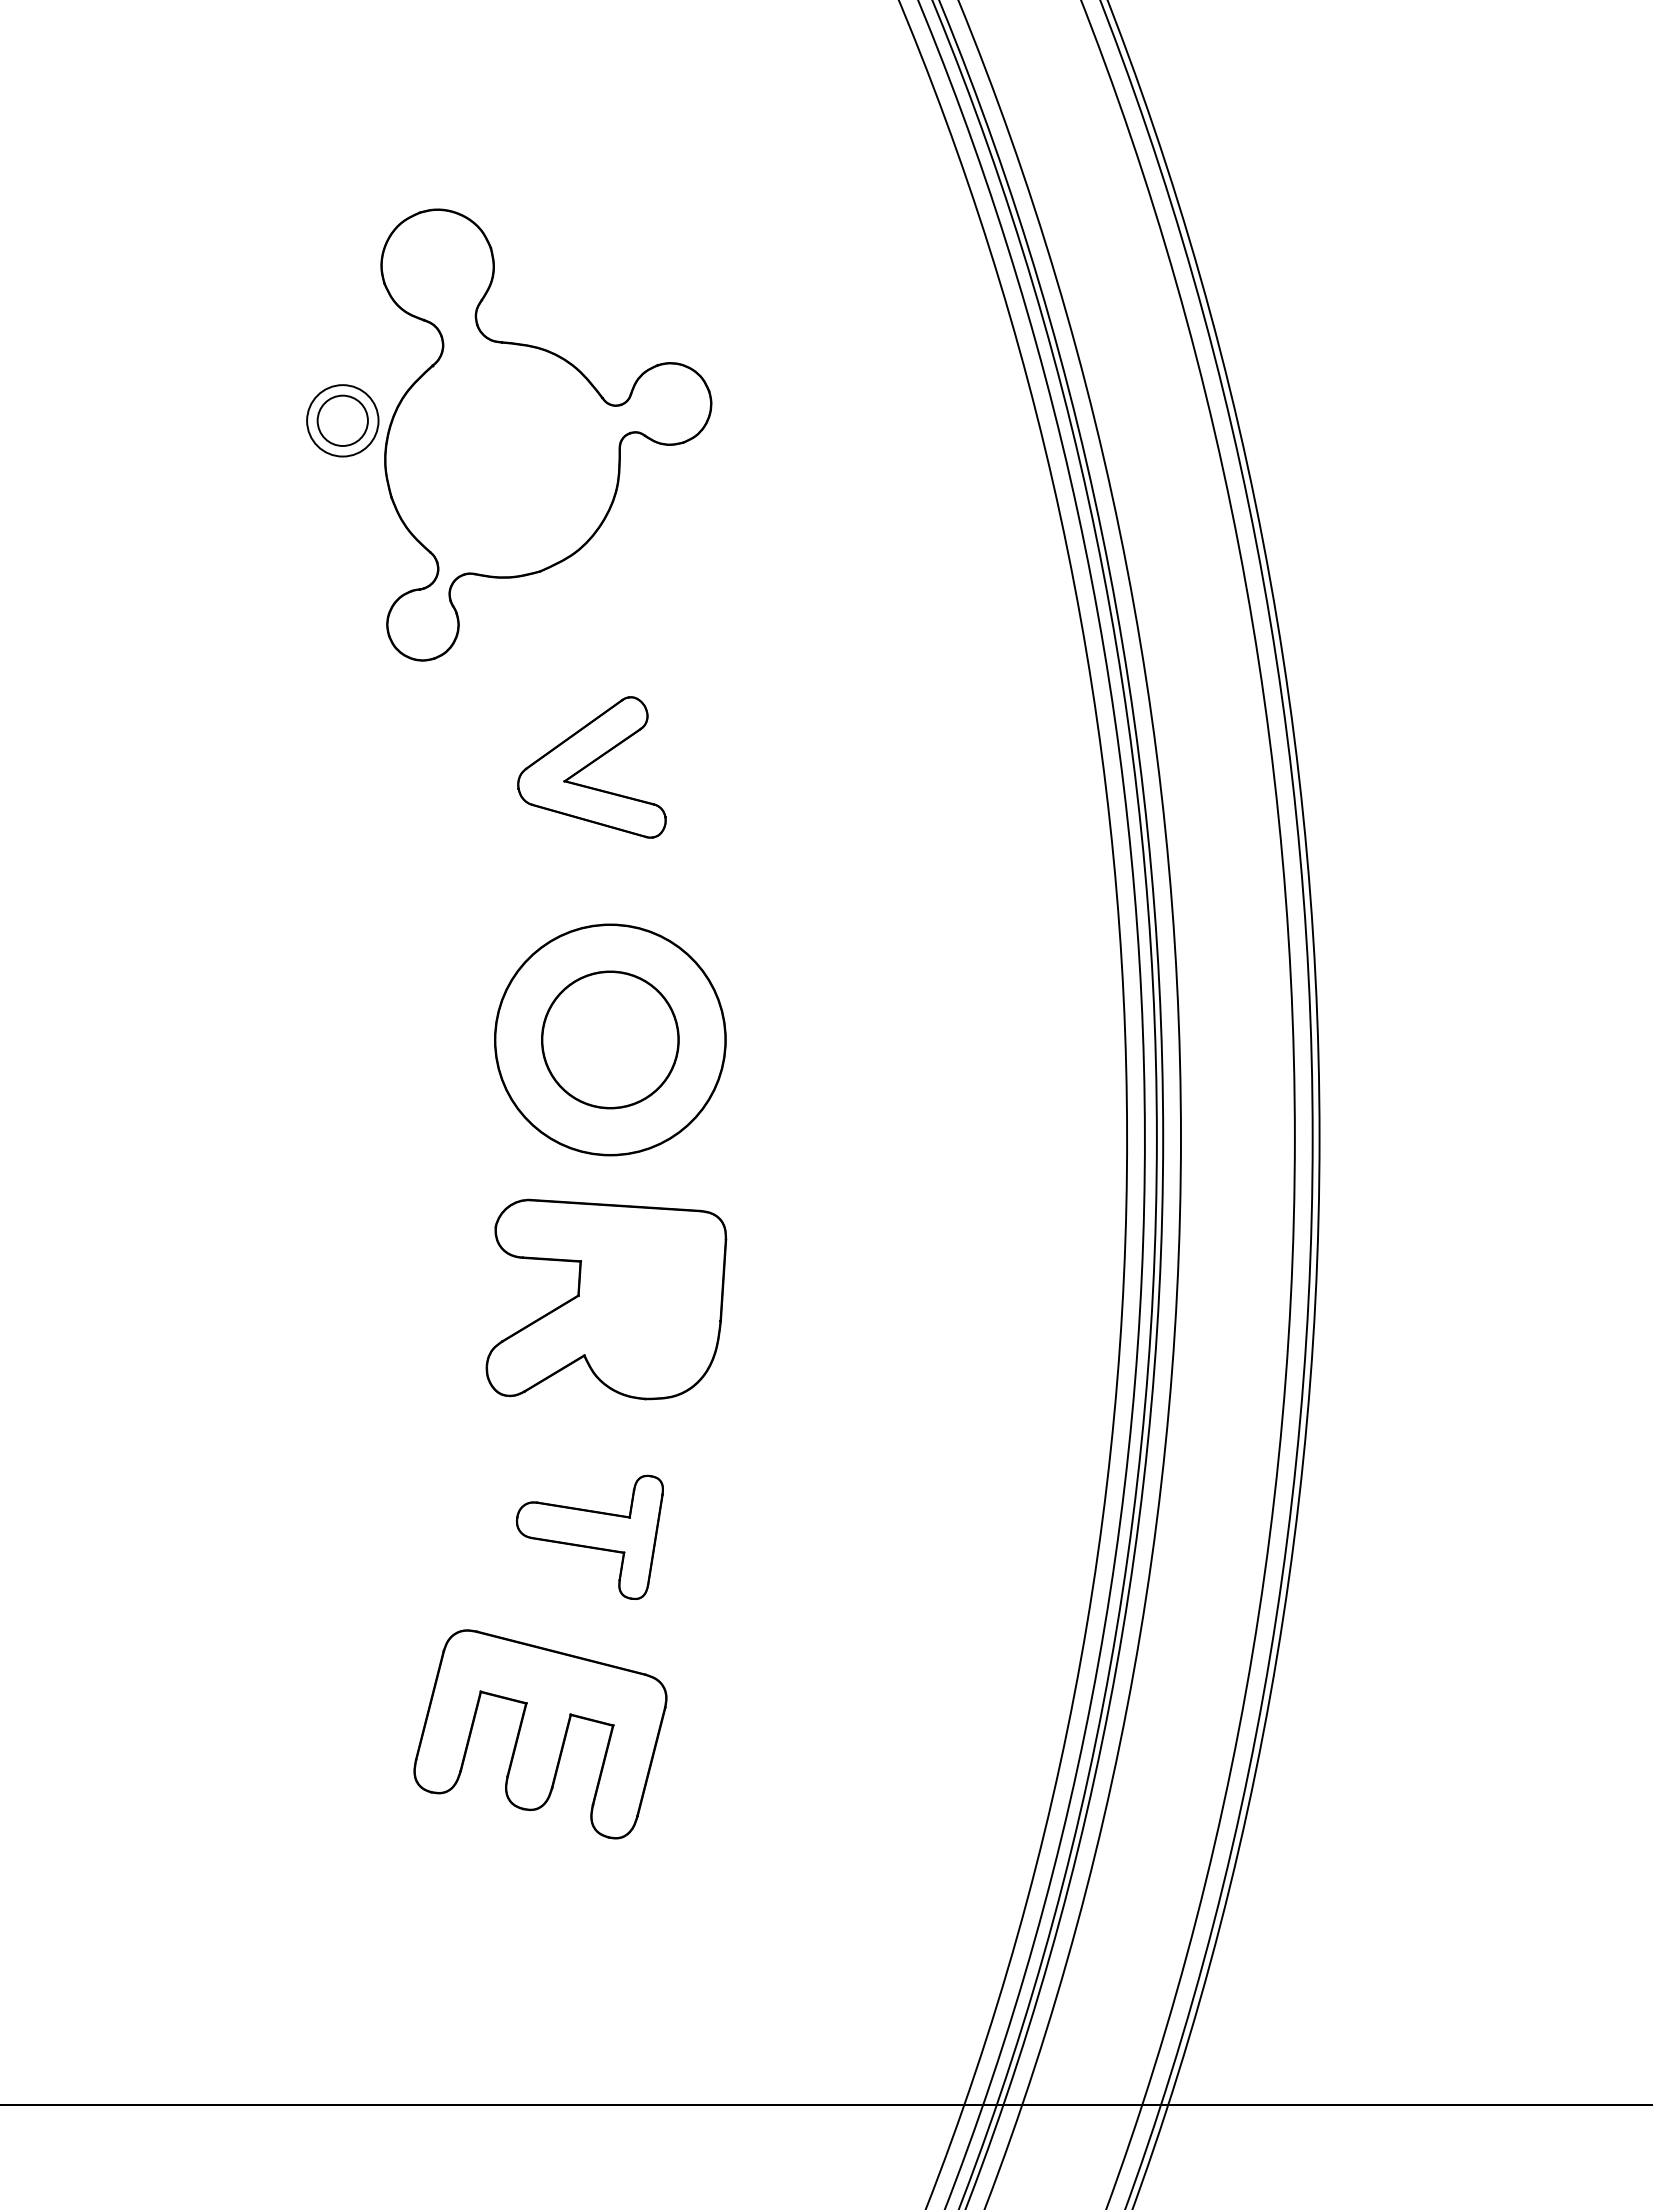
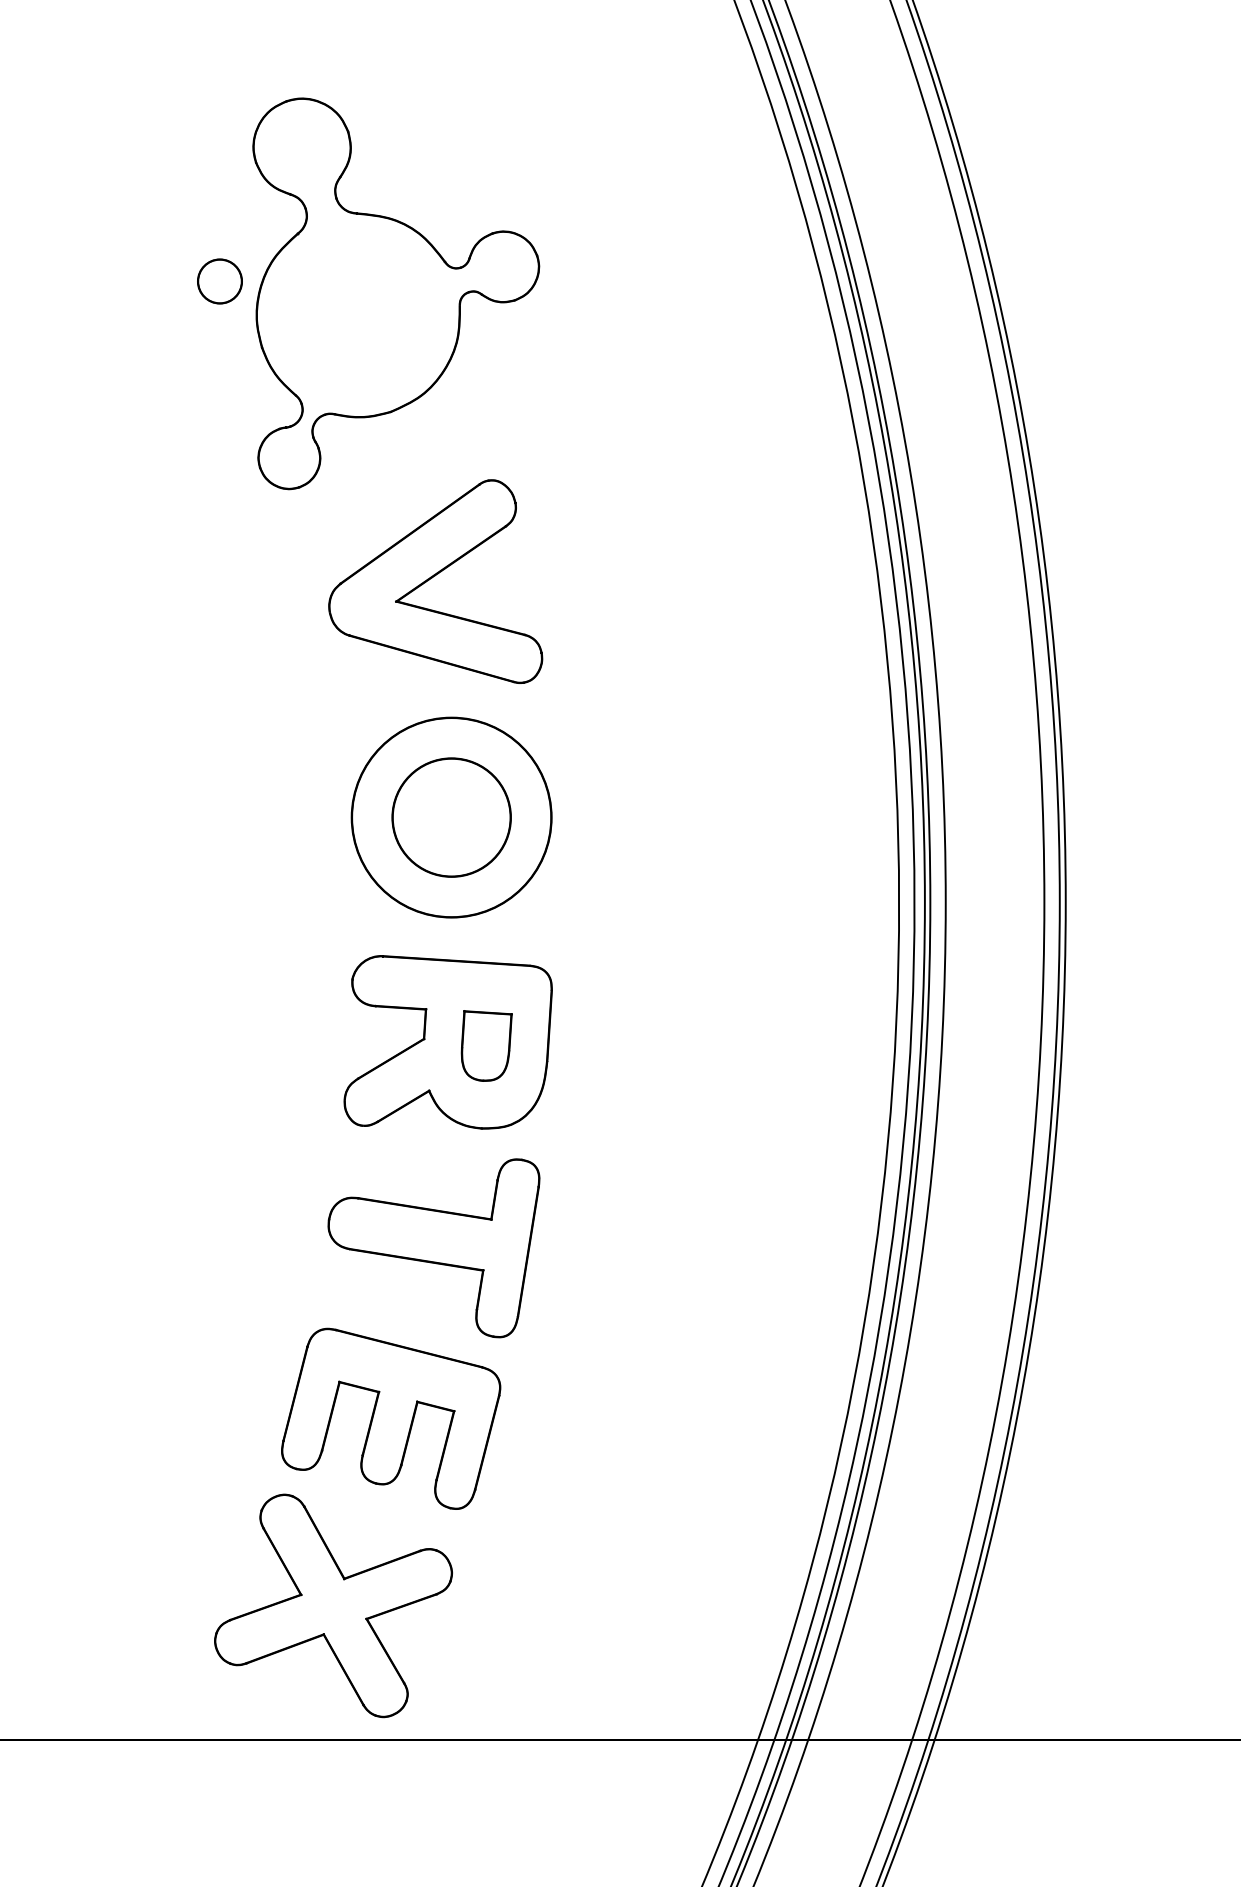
circle: (342, 420) -> (219, 281), size x0.71
part: (591, 767) -> (435, 581), size x1.67
part: (650, 1303) -> (486, 1045), added
part: (589, 1537) -> (433, 1248), size x1.67
part: (473, 1949) -> (333, 1605), added

